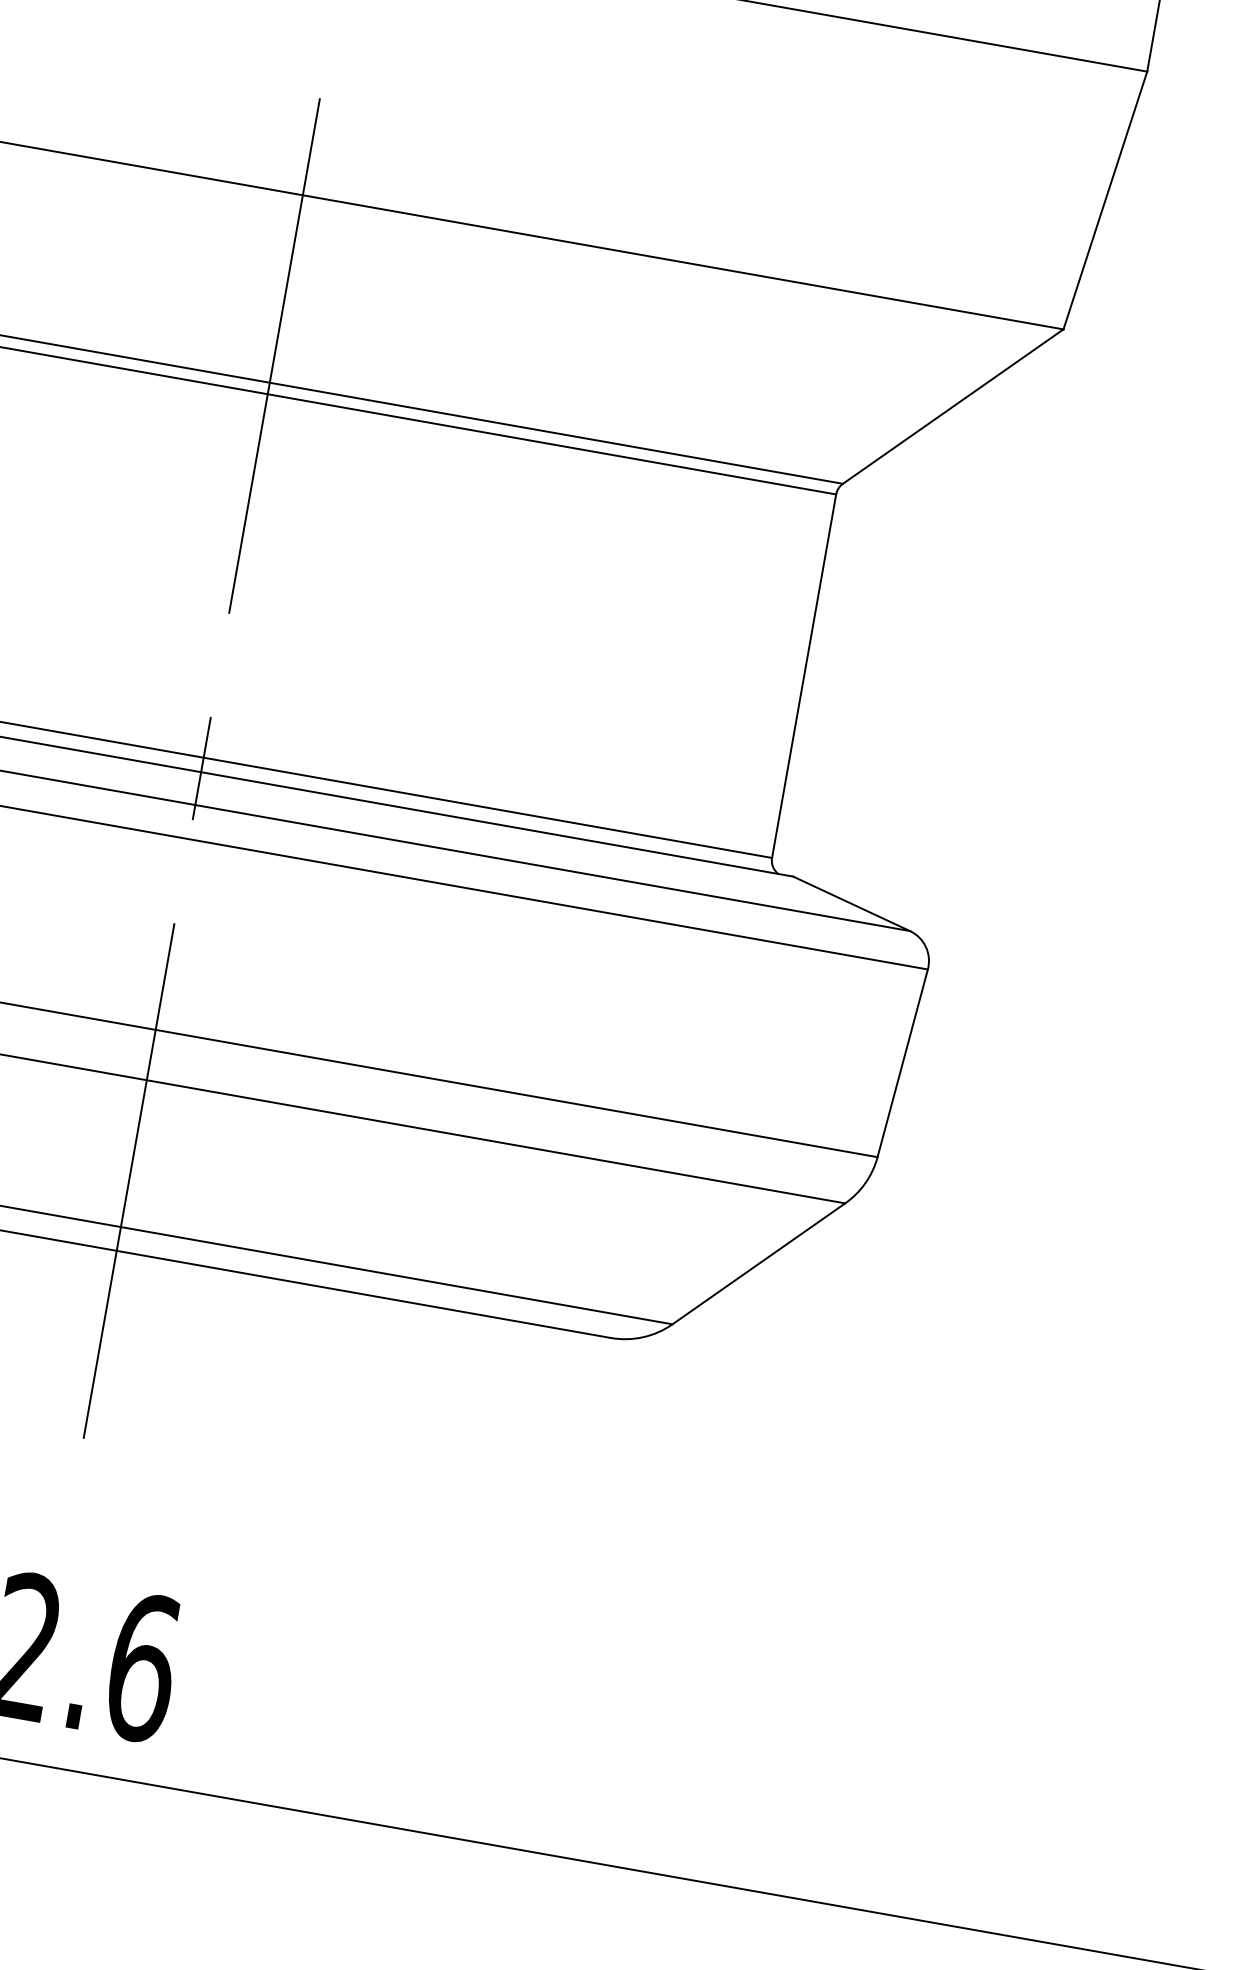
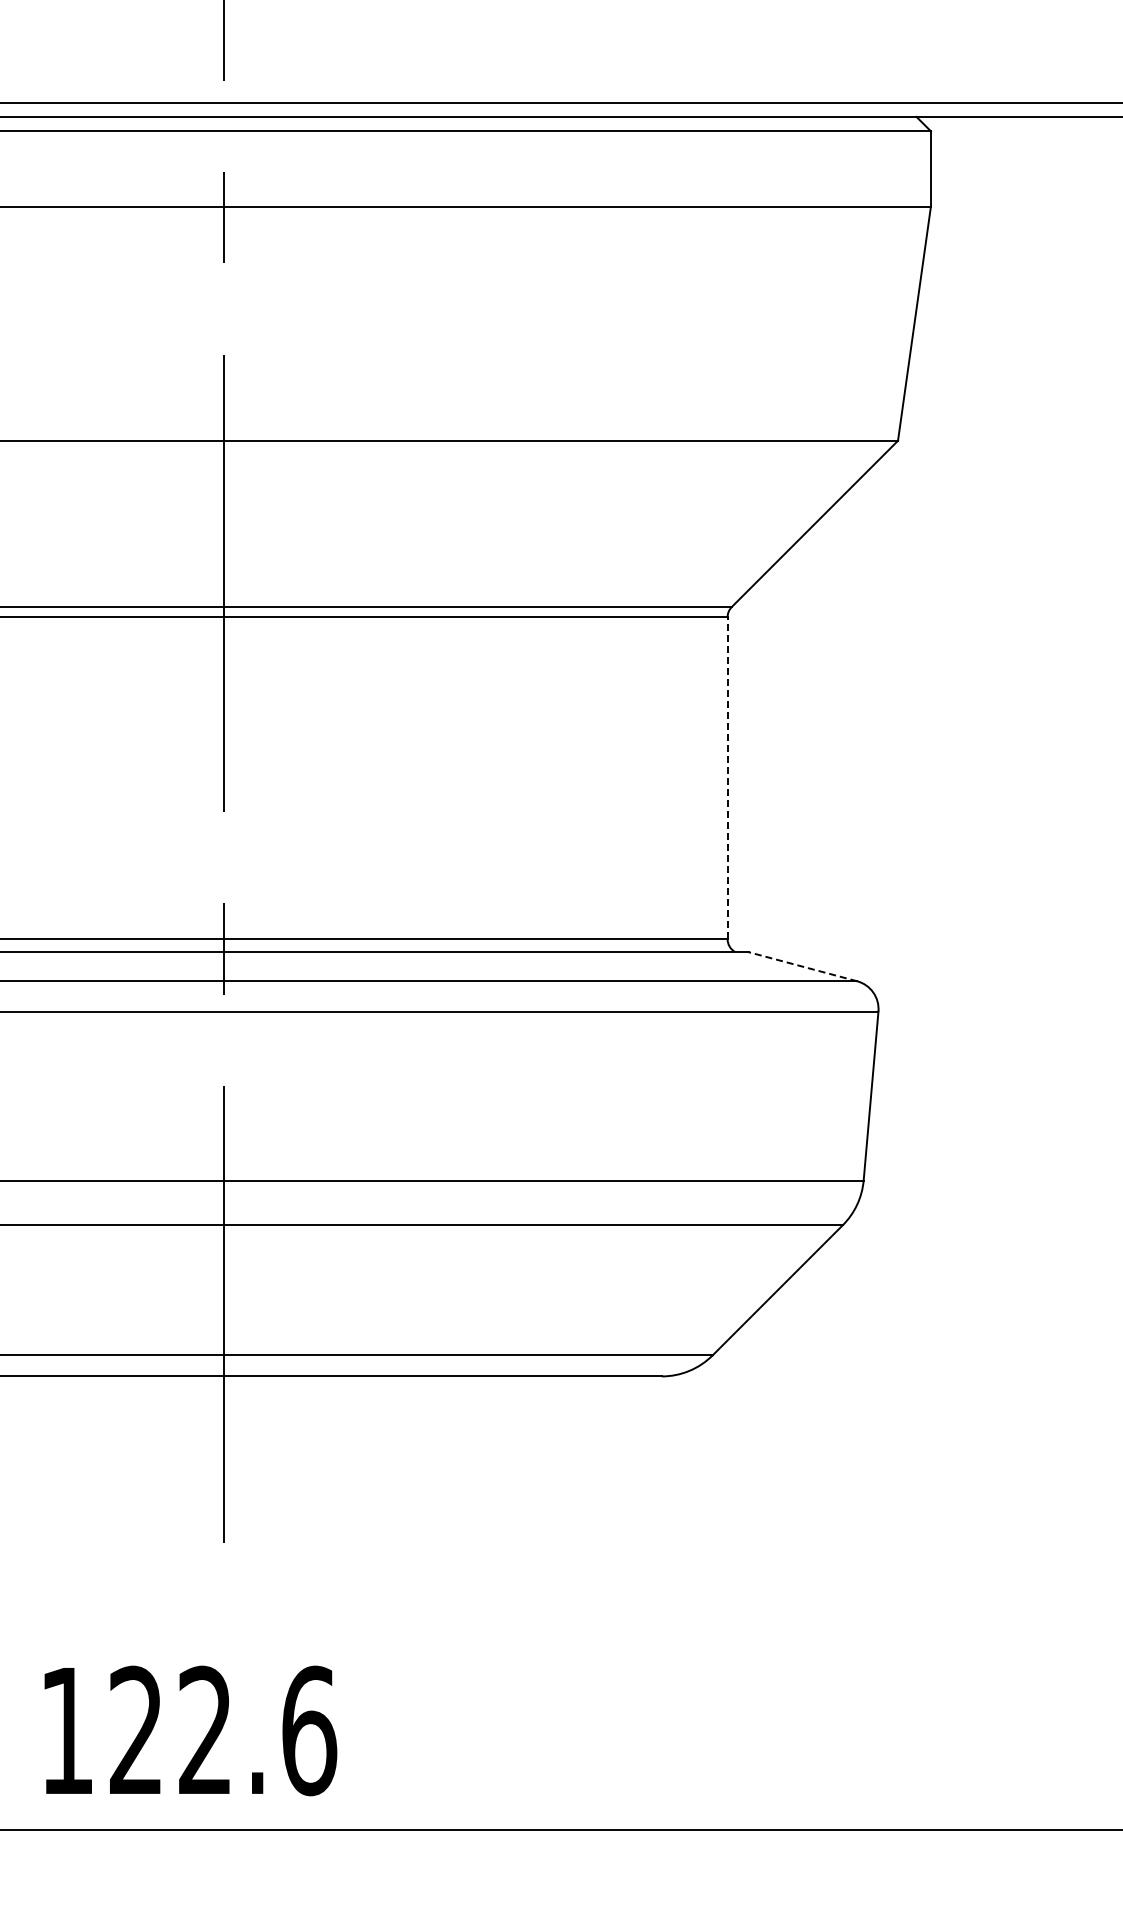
line: (804, 675) -> (727, 777), solid -> dashed
line: (851, 903) -> (802, 966), solid -> dashed

